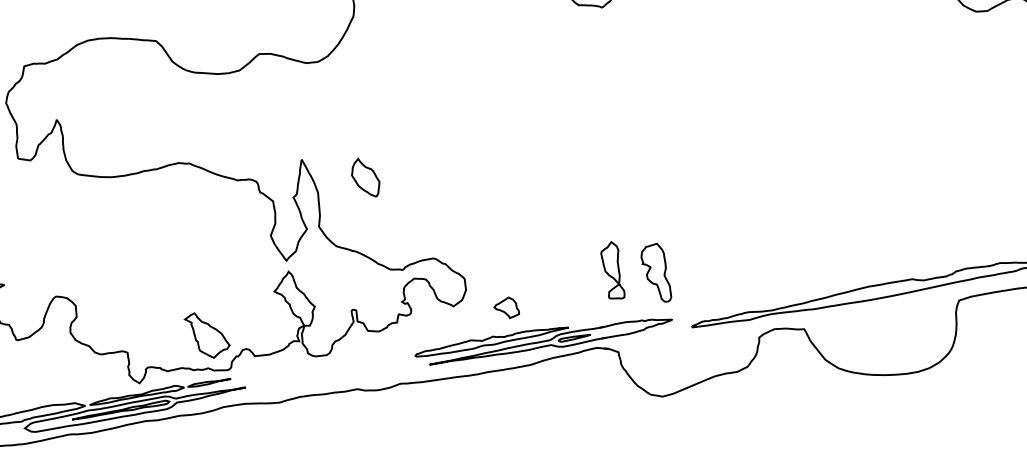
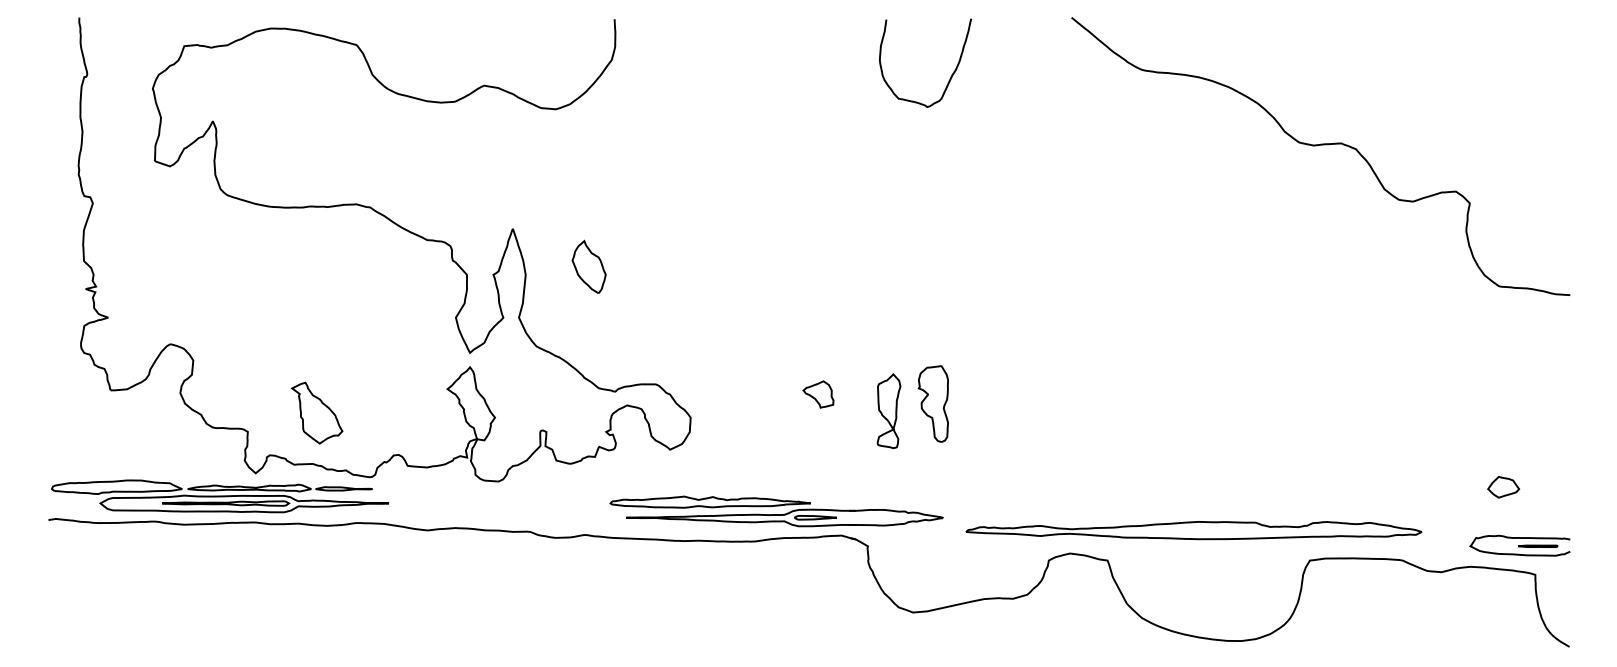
part: (612, 271) -> (888, 411), moved
part: (655, 273) -> (932, 403), moved
part: (506, 308) -> (818, 394), moved
part: (207, 334) -> (316, 412), moved

